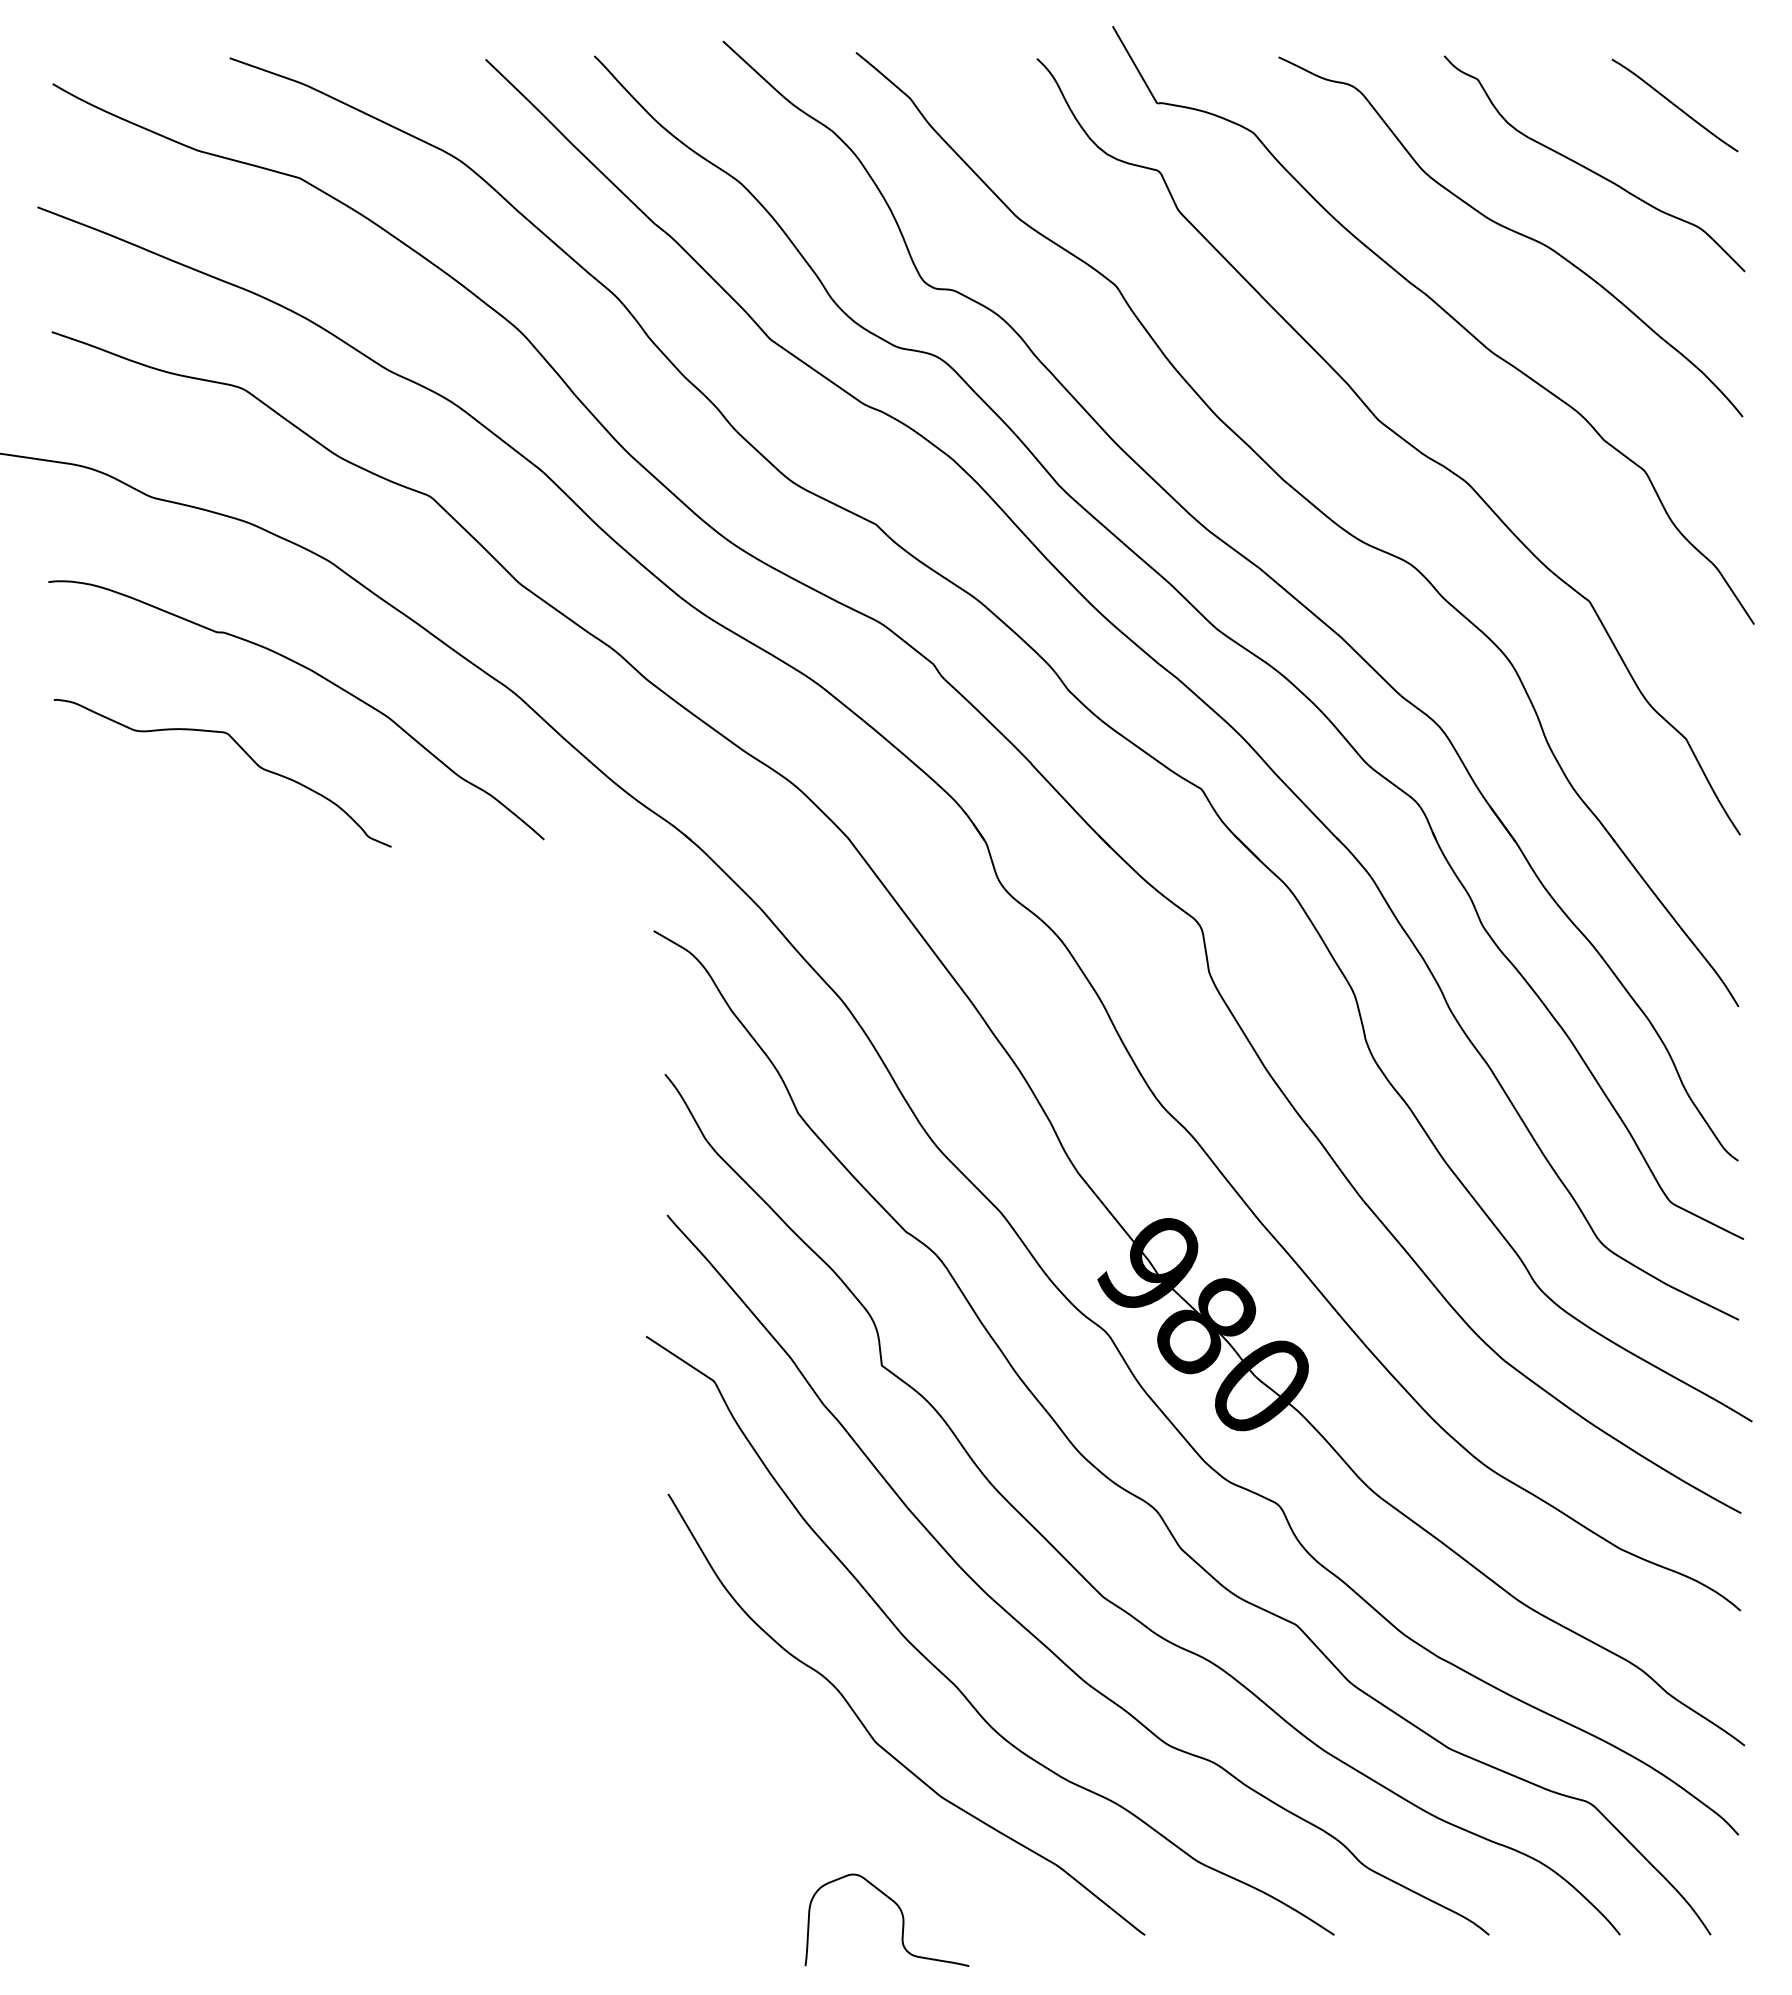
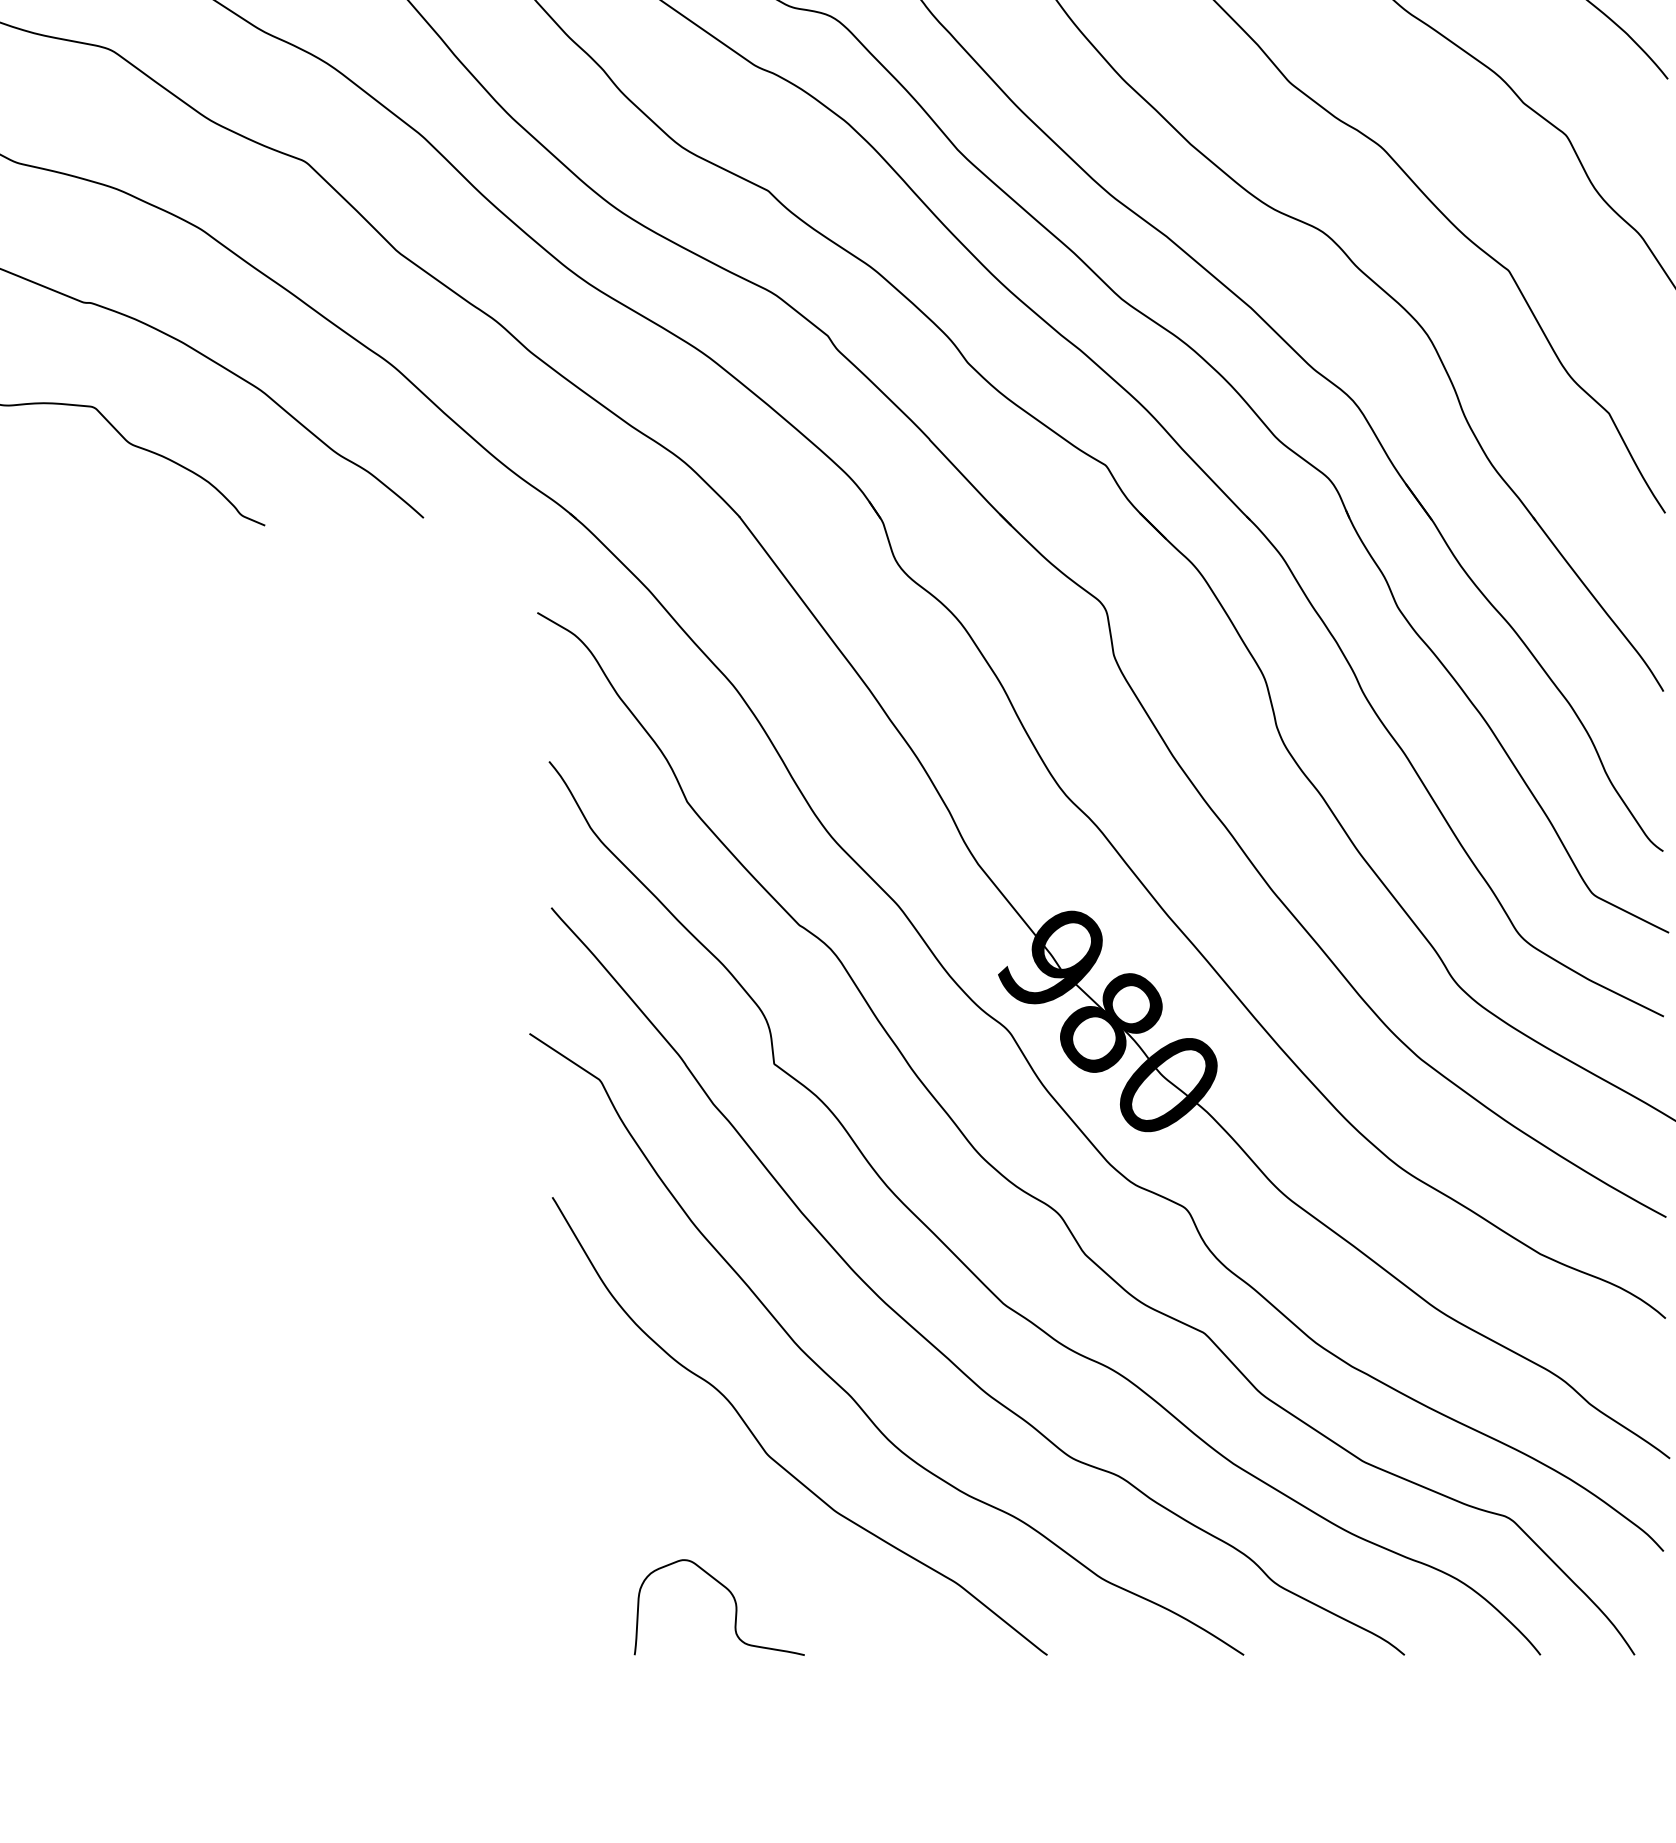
curve: (901, 1915) -> (734, 1602), moved

